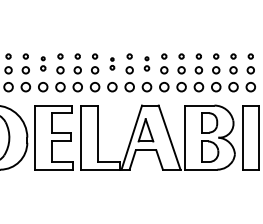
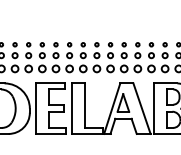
part: (43, 63) -> (42, 50), size x1.43
part: (112, 63) -> (97, 50), size x1.67
part: (146, 63) -> (123, 50), size x1.43

